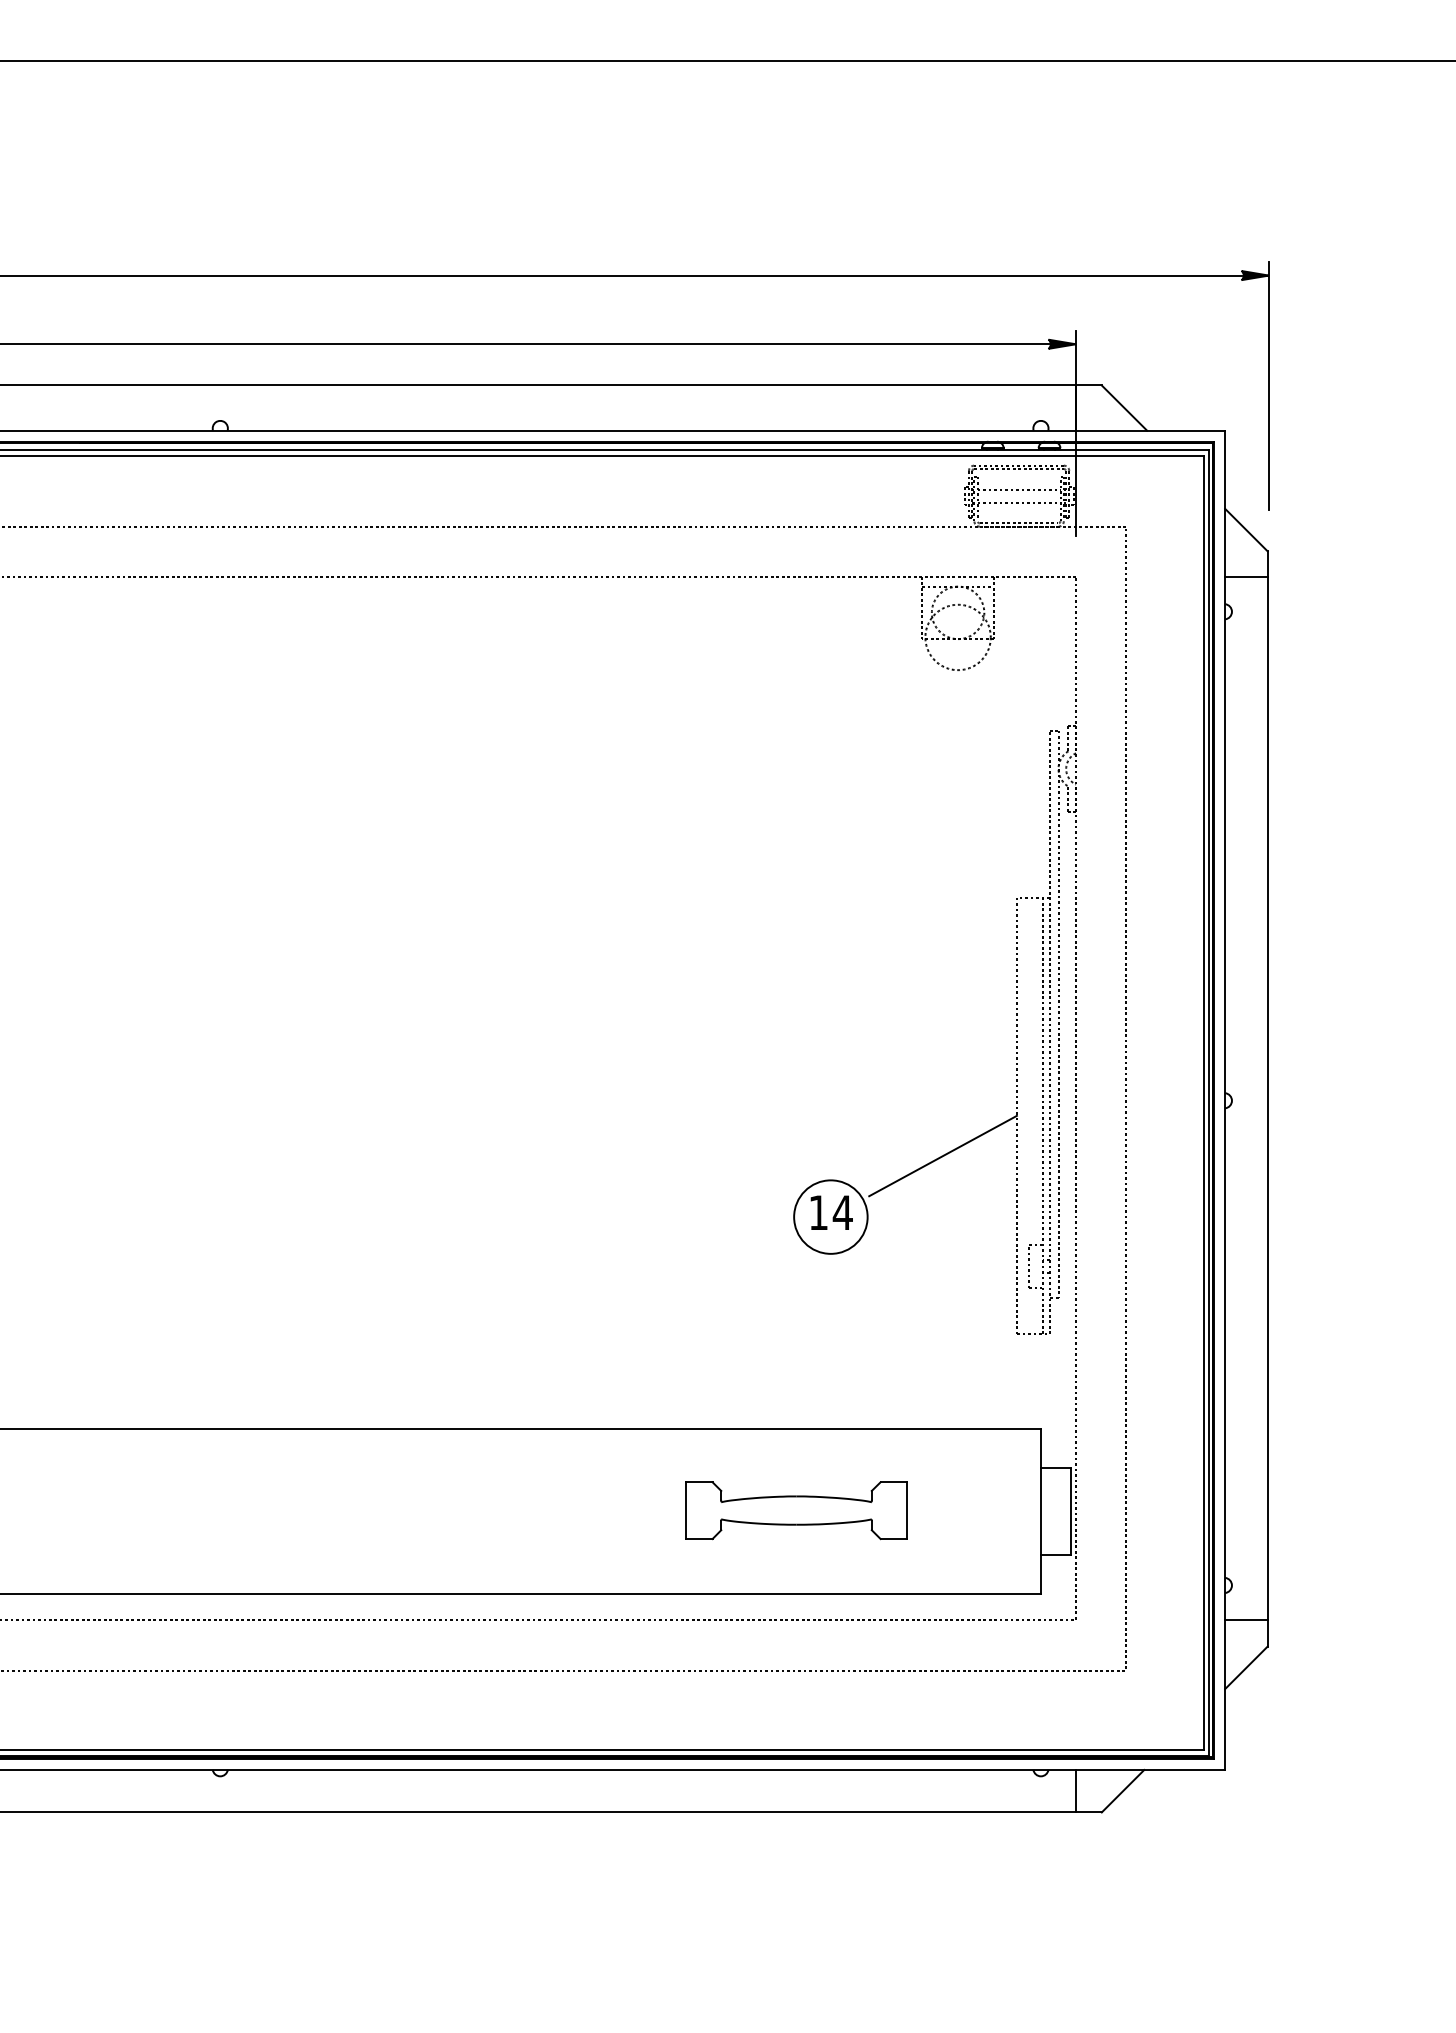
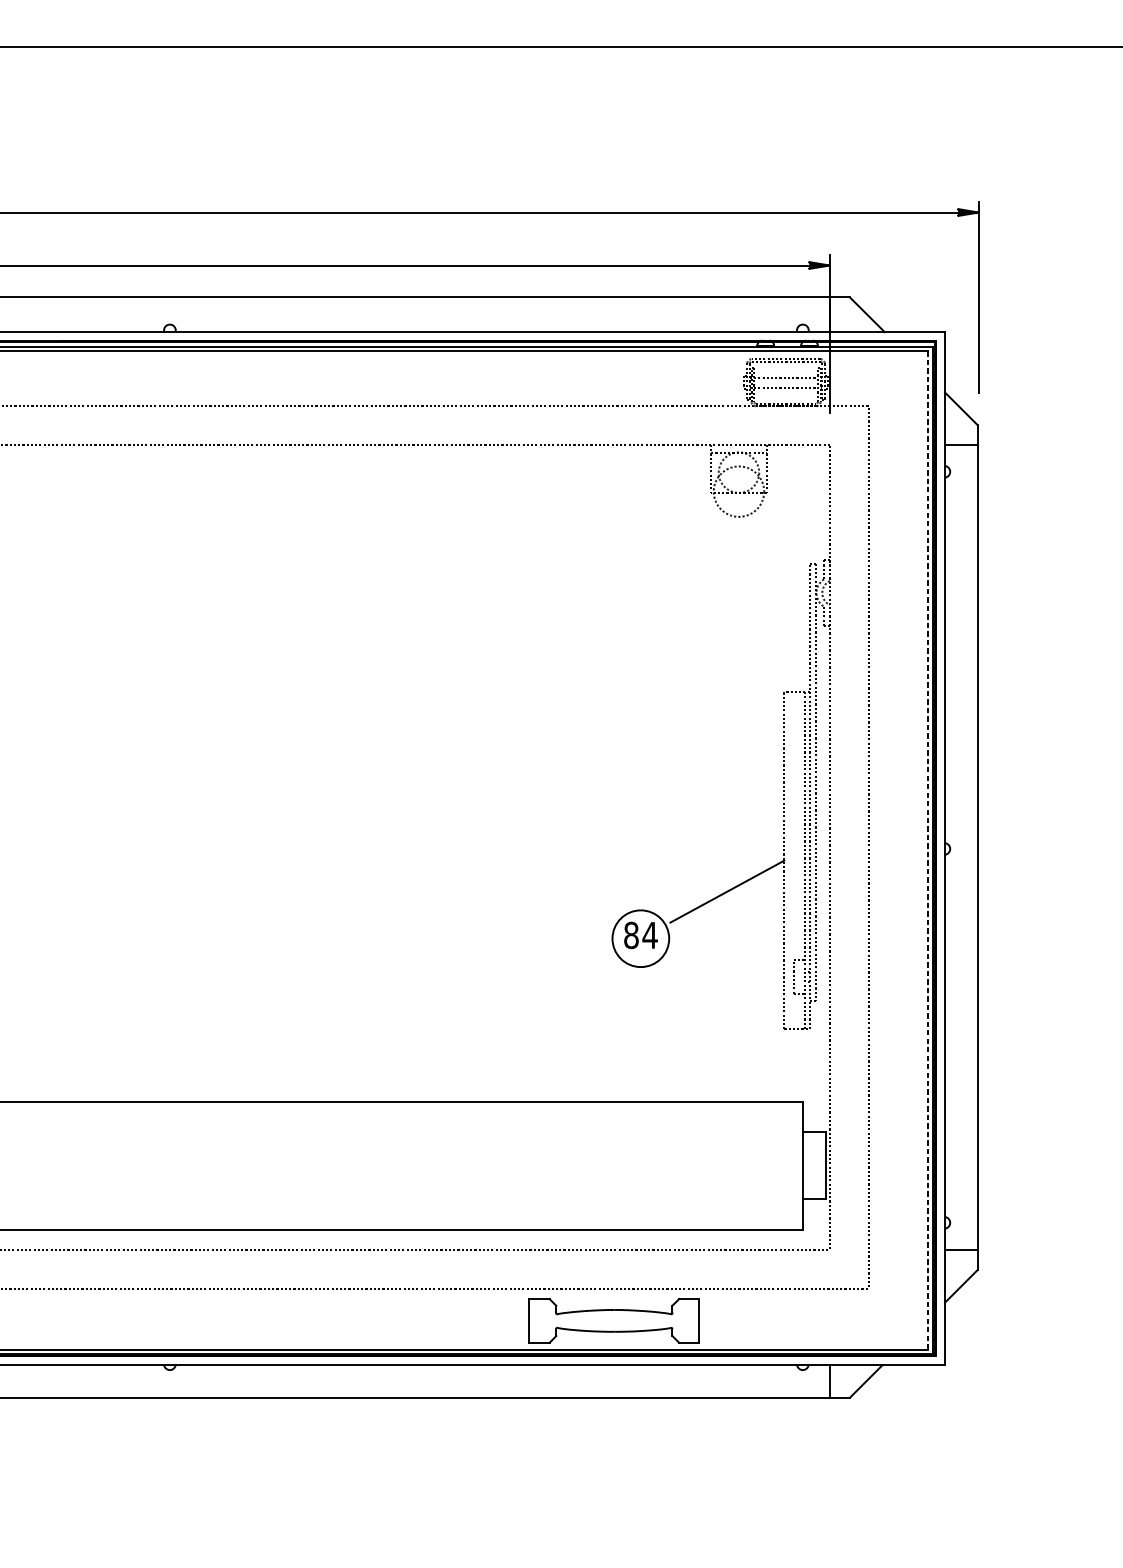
line: (1203, 1103) -> (928, 851), solid -> dashed
text: (818, 1212) -> (631, 935), 14 -> 84
part: (796, 1510) -> (614, 1320), moved

